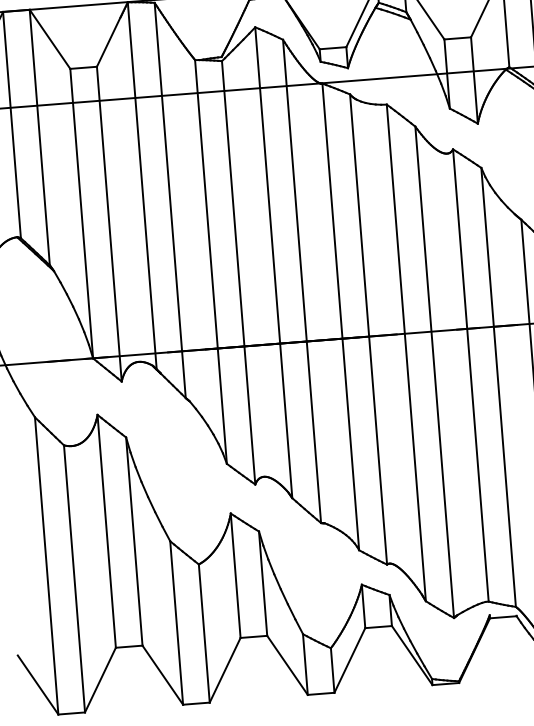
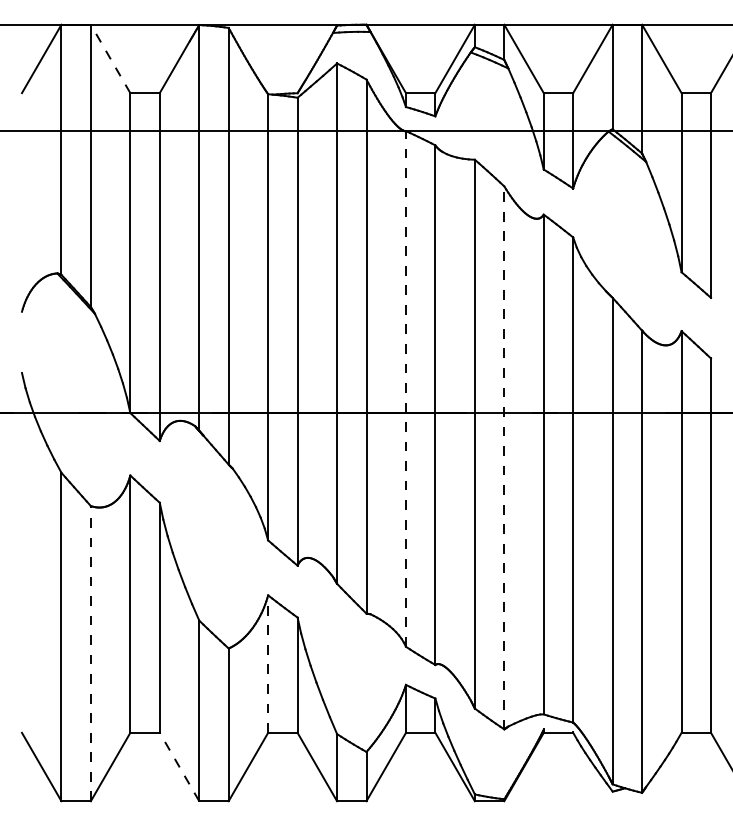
line: (49, 38) -> (110, 58), solid -> dashed
line: (340, 316) -> (405, 388), solid -> dashed
line: (434, 371) -> (504, 457), solid -> dashed
line: (236, 576) -> (268, 664), solid -> dashed
line: (74, 578) -> (90, 653), solid -> dashed
line: (162, 674) -> (179, 766), solid -> dashed

